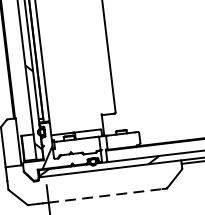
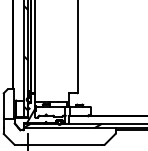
line: (105, 196) -> (64, 145), dashed -> solid

